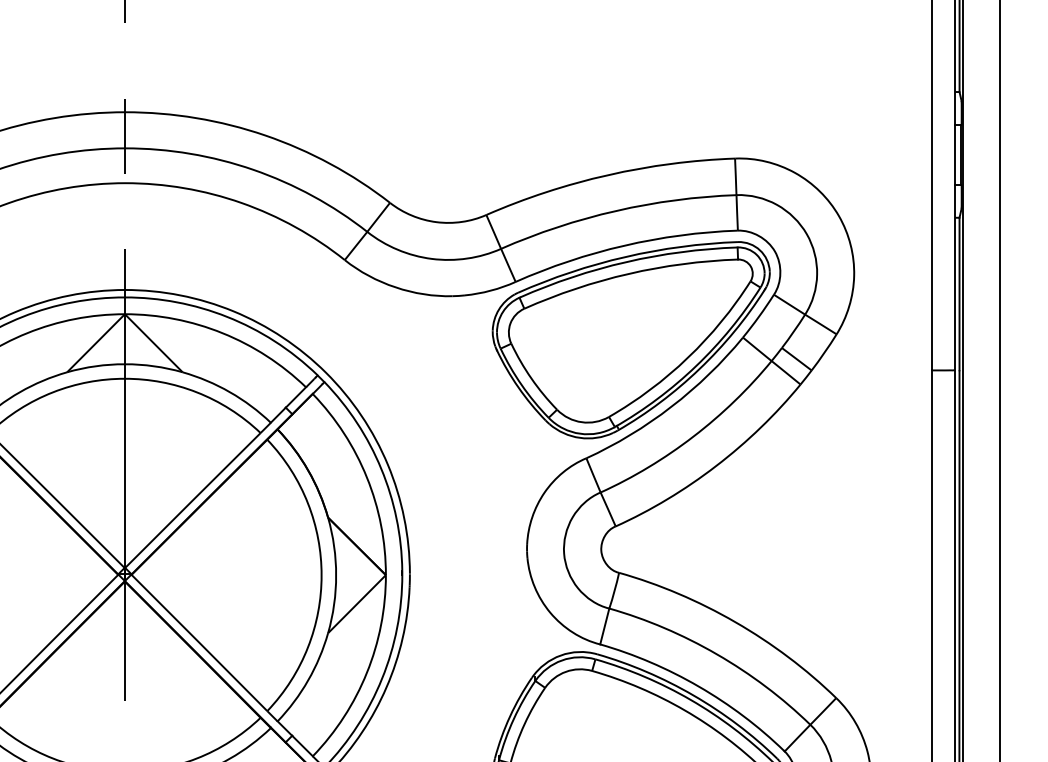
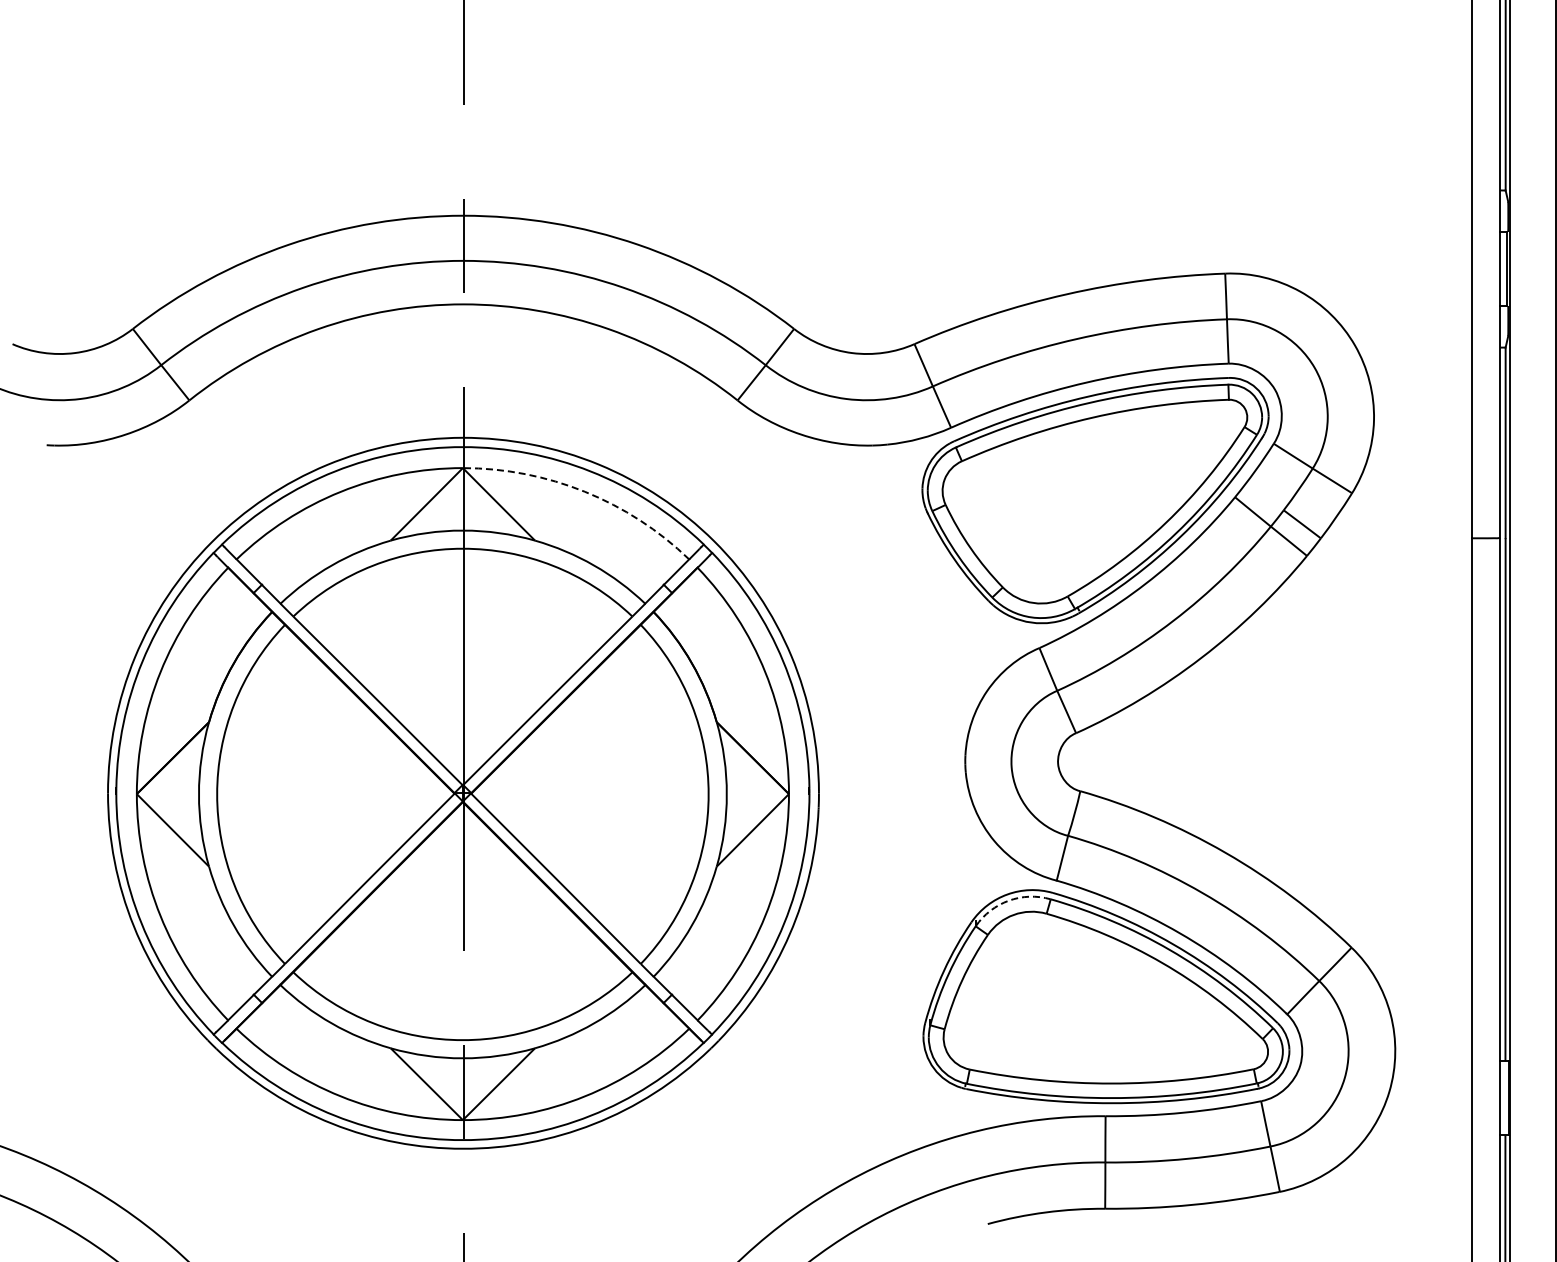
arc: (222, 332) -> (584, 491), solid -> dashed
arc: (561, 660) -> (1008, 900), solid -> dashed

